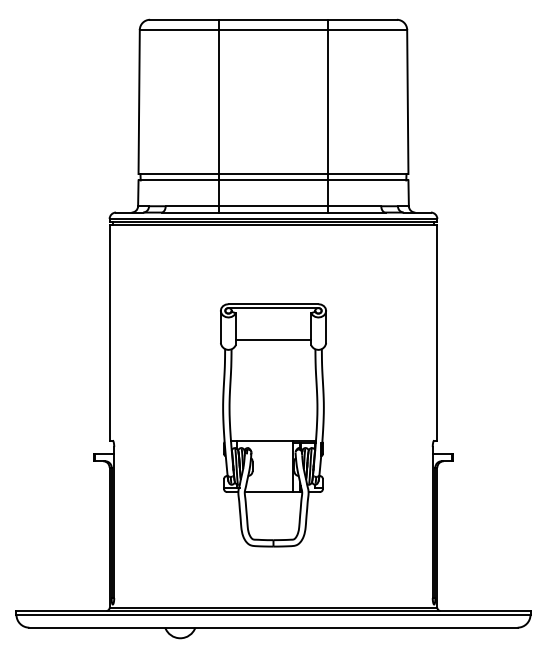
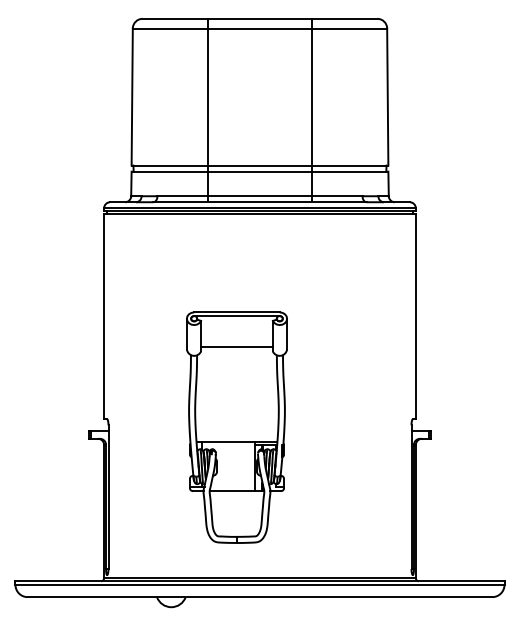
part: (272, 425) -> (236, 427), moved

